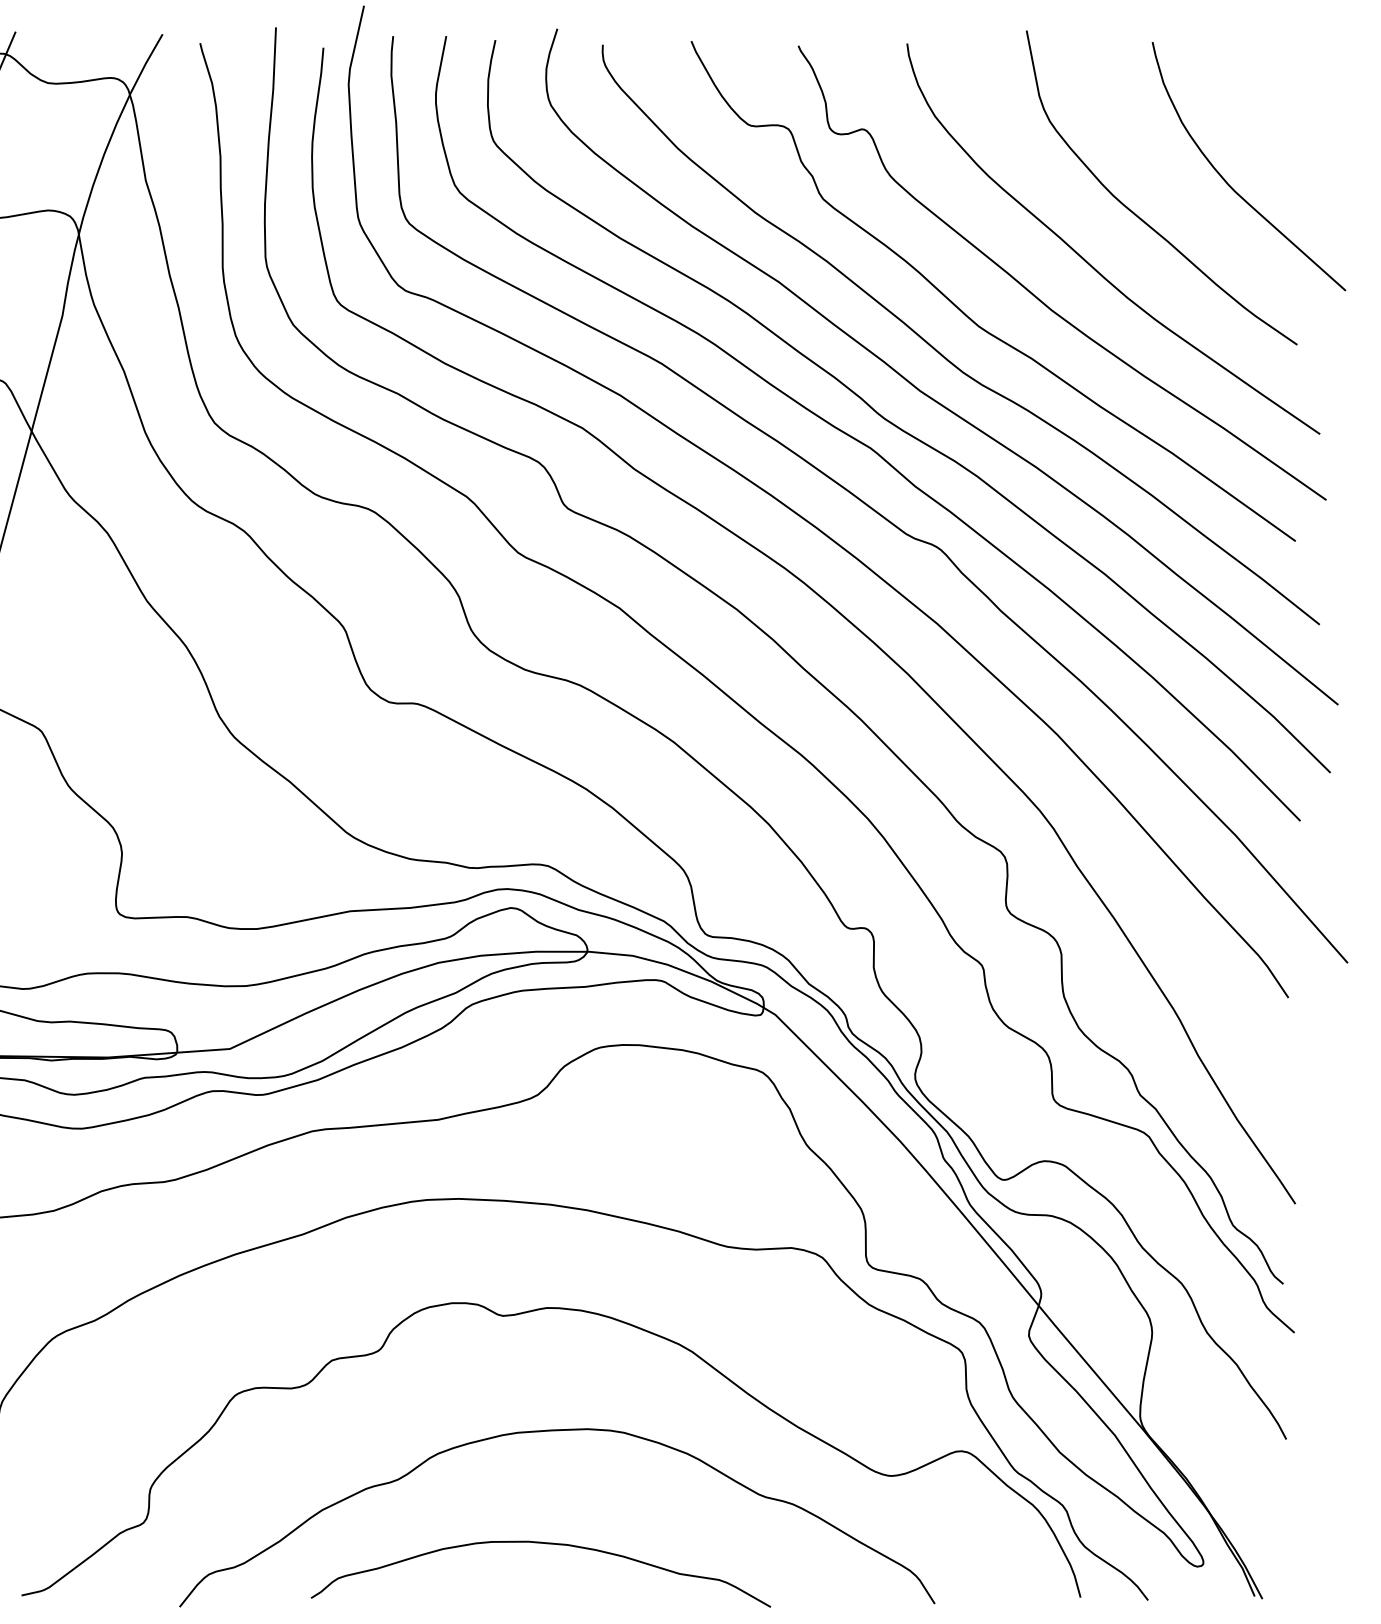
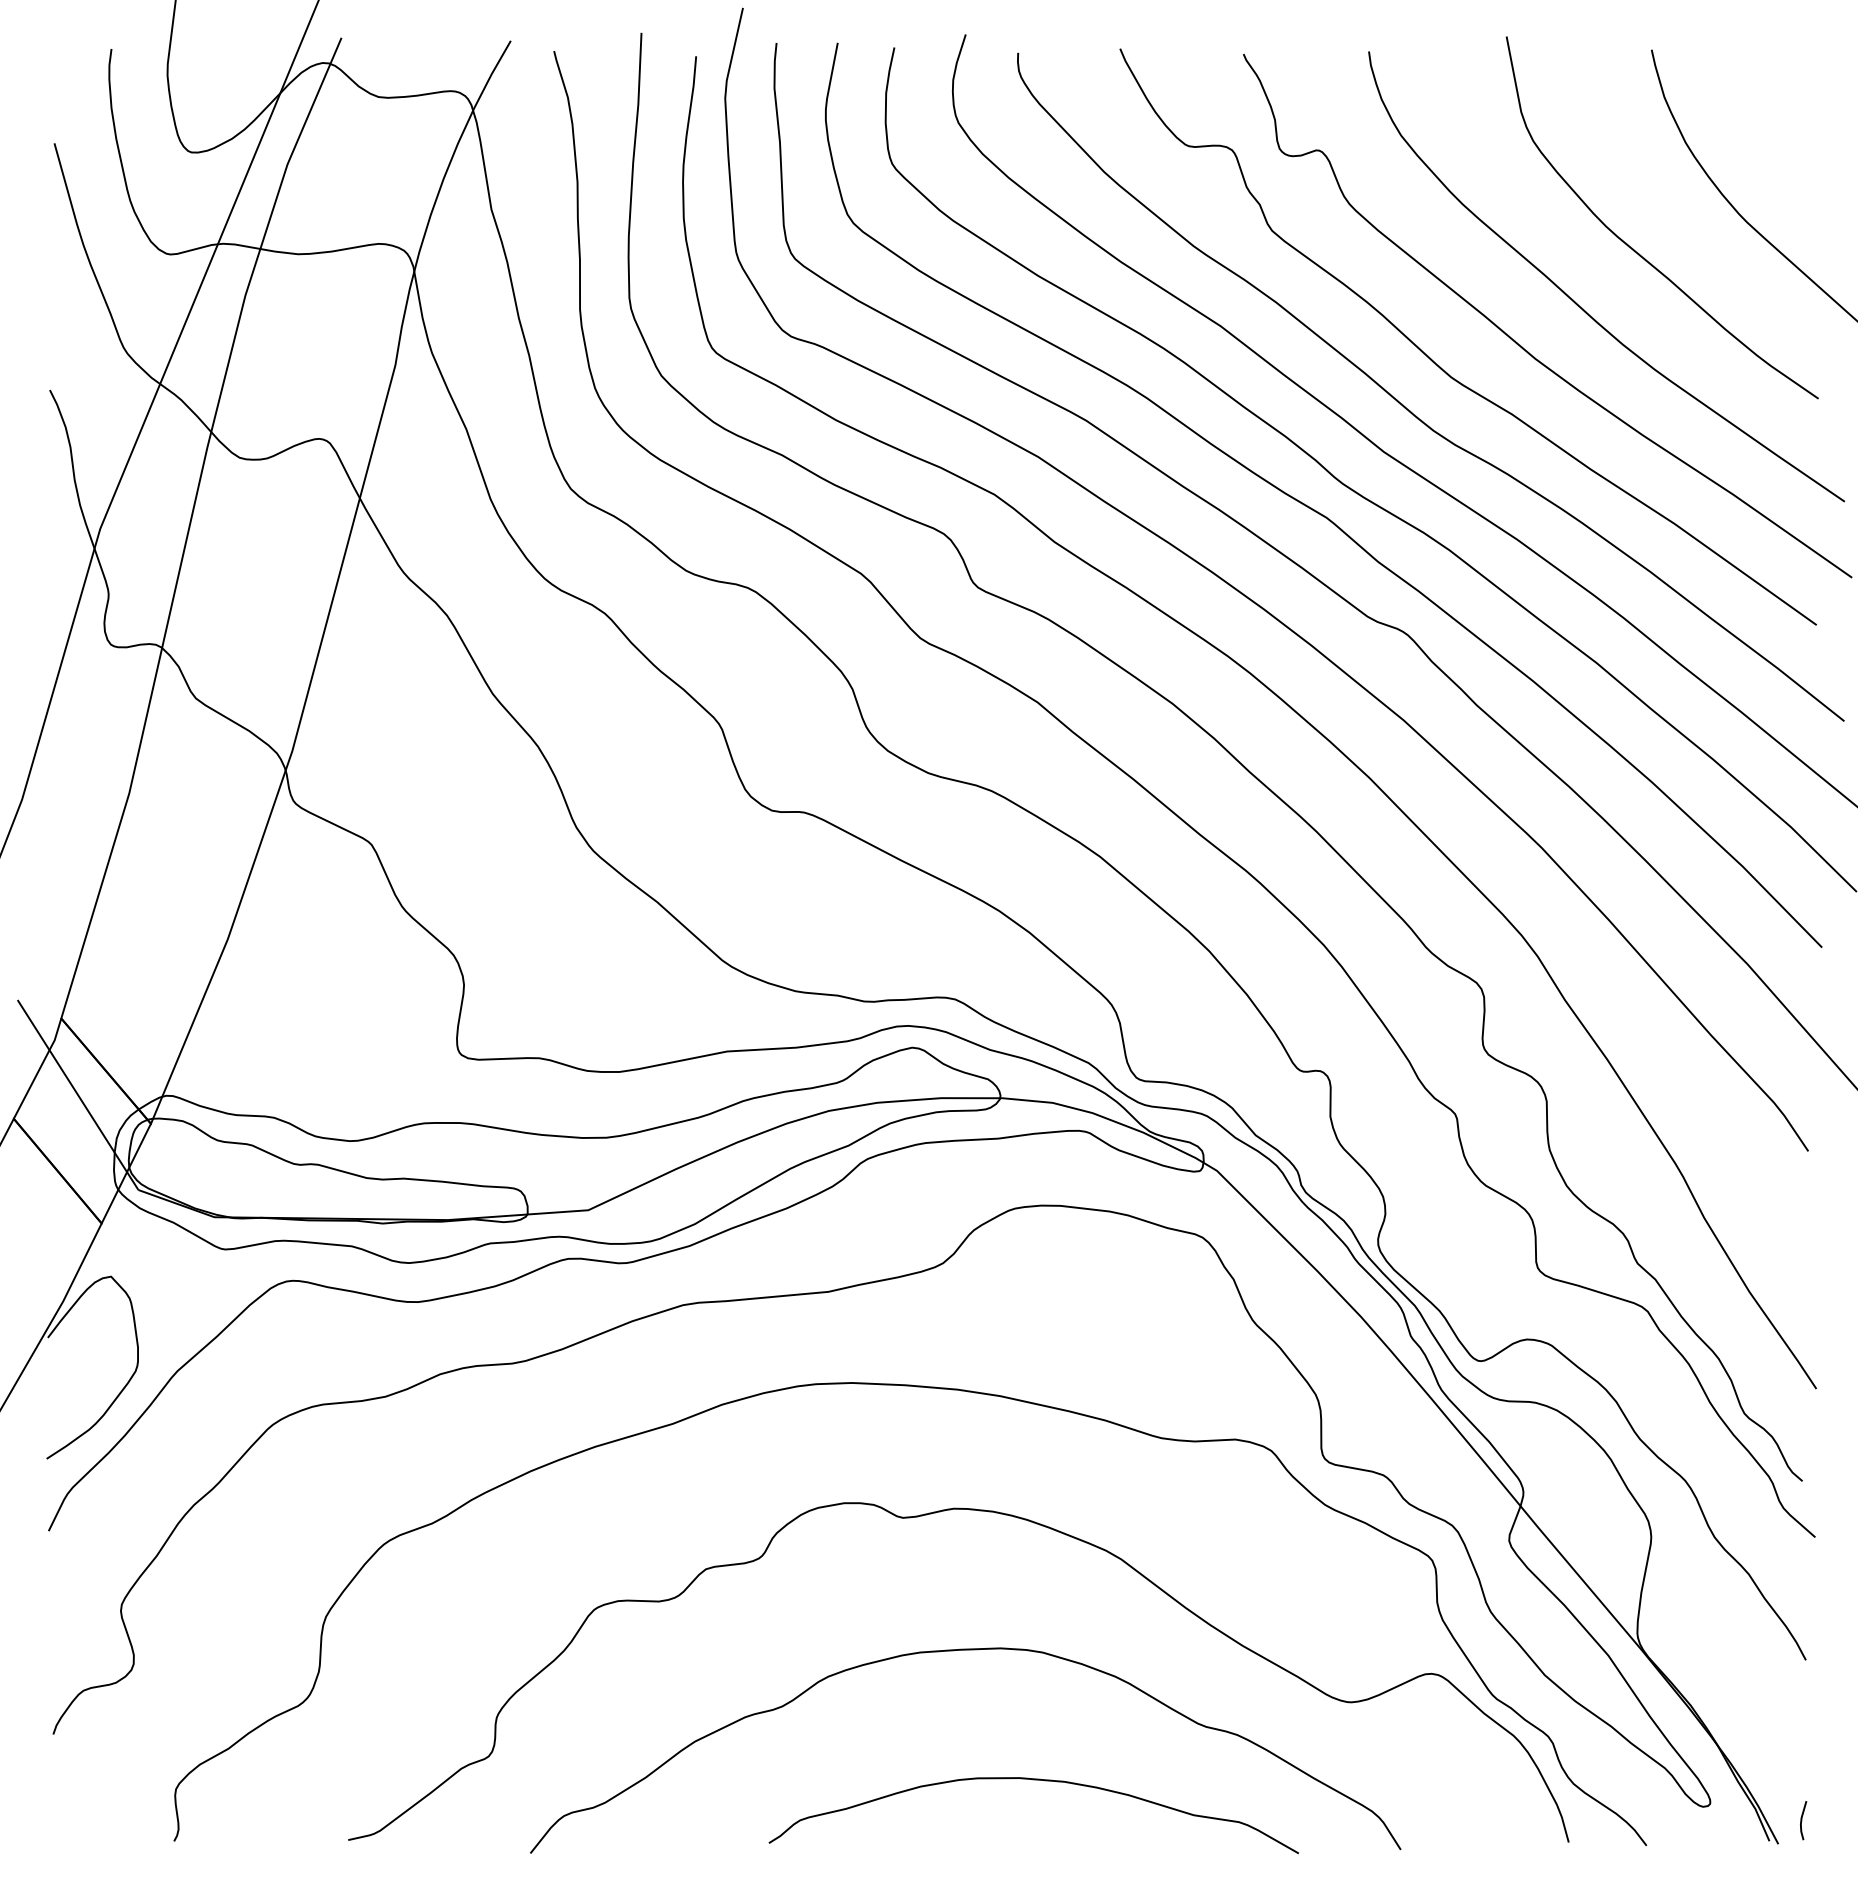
curve: (540, 1543) -> (1033, 1780), moved
line: (1283, 1578) -> (1802, 1820), added

